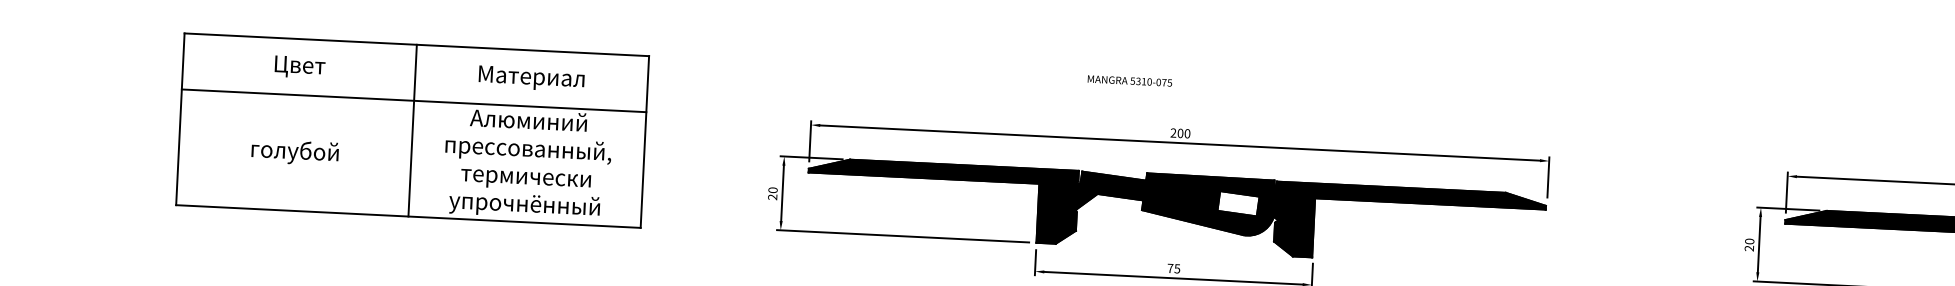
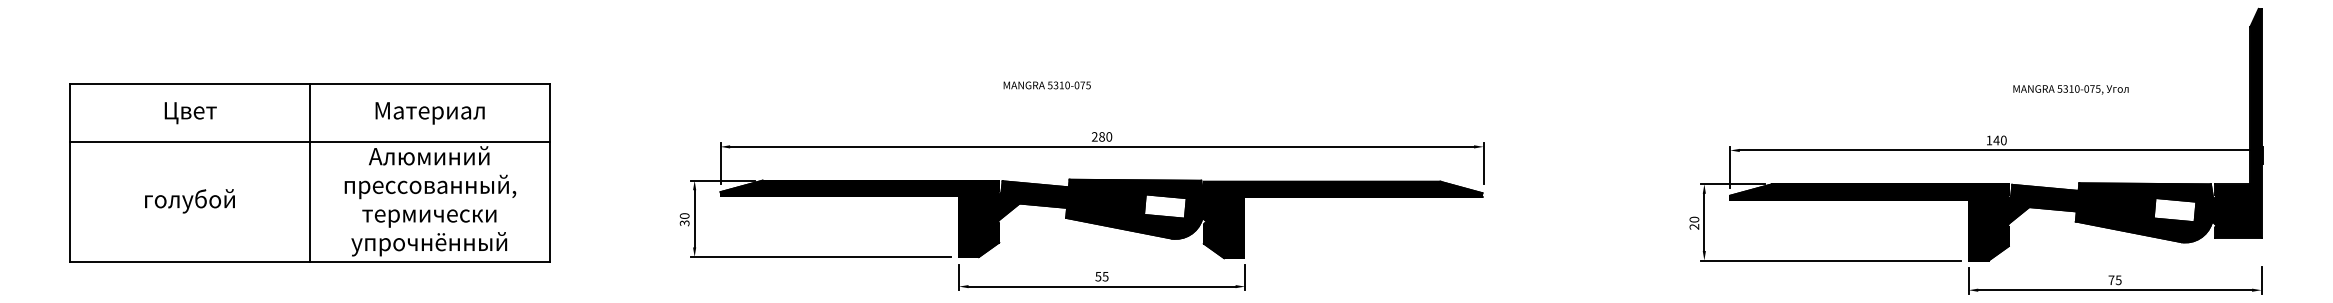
text: (1180, 132) -> (1101, 136), 200 -> 280
text: (772, 197) -> (684, 223), 20 -> 30
text: (1170, 268) -> (1098, 276), 75 -> 55

